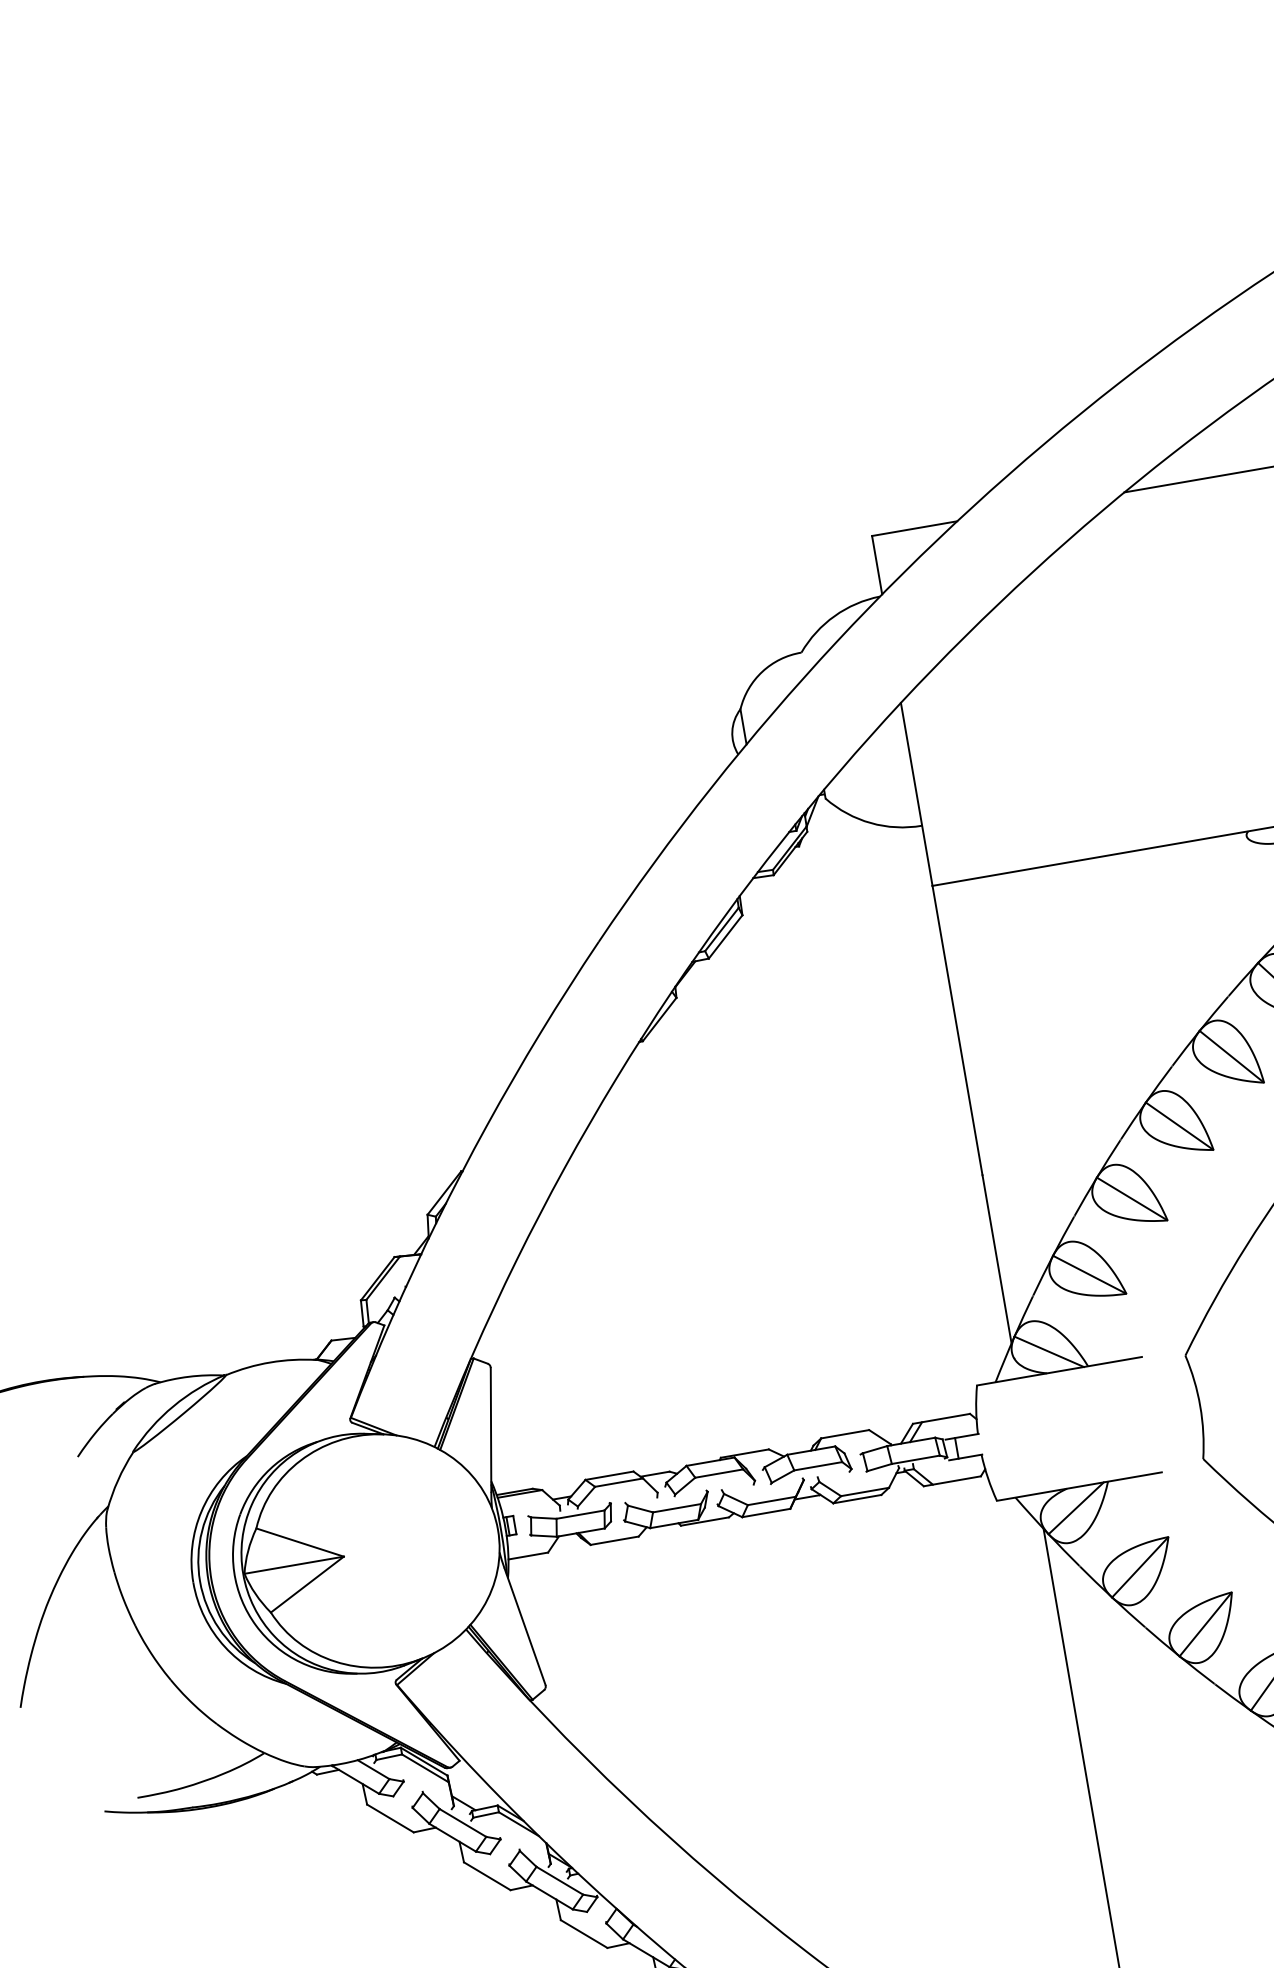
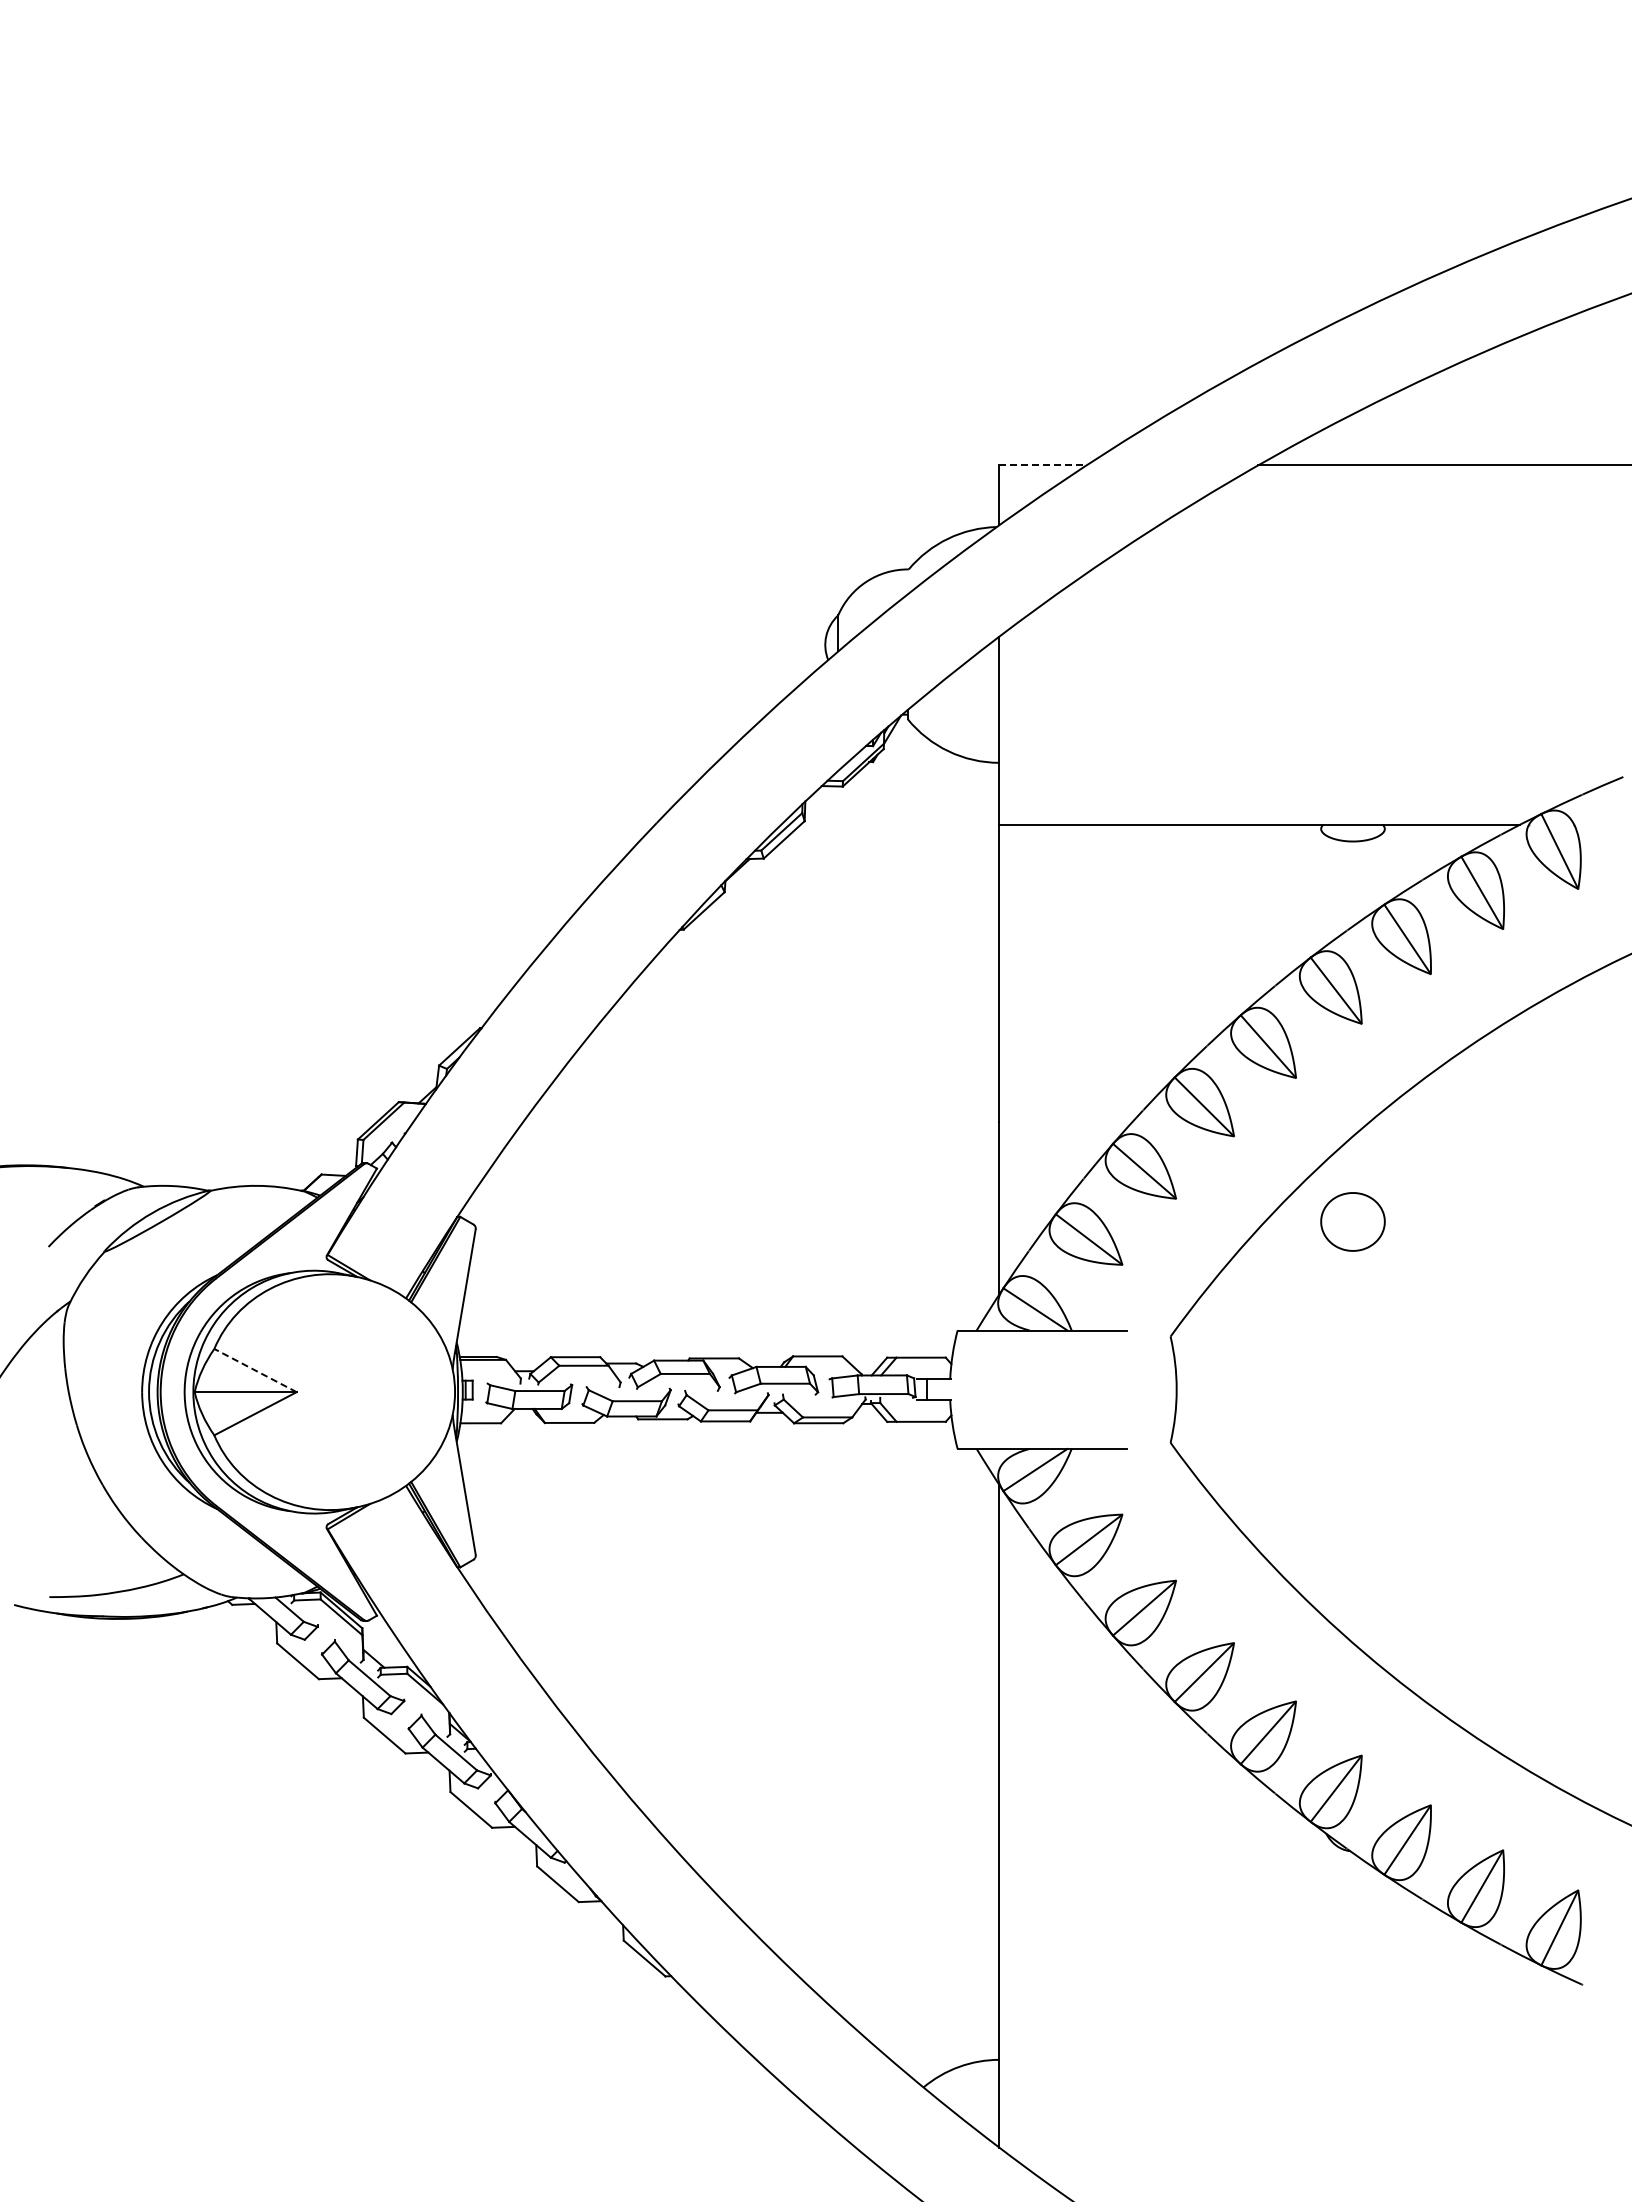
line: (915, 528) -> (1043, 465), solid -> dashed
line: (300, 1542) -> (255, 1370), solid -> dashed

